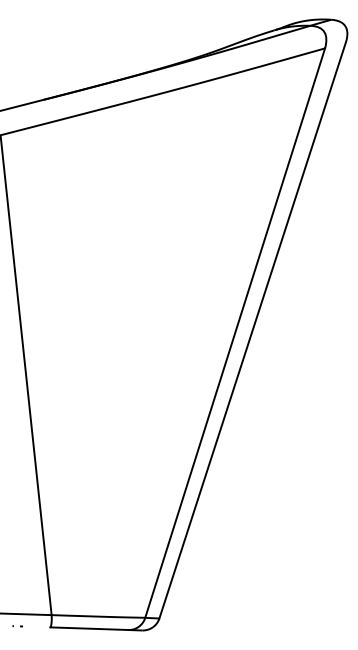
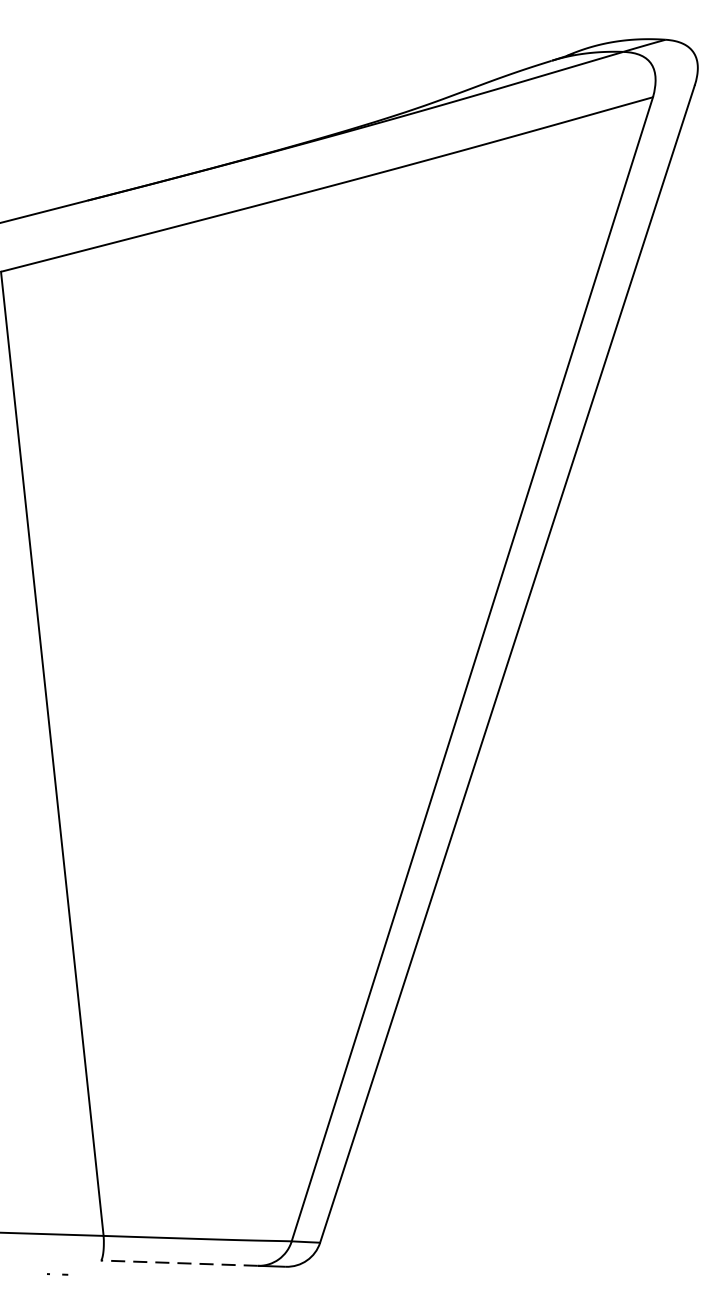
part: (17, 626) -> (57, 1274), moved
line: (88, 628) -> (177, 1262), solid -> dashed

